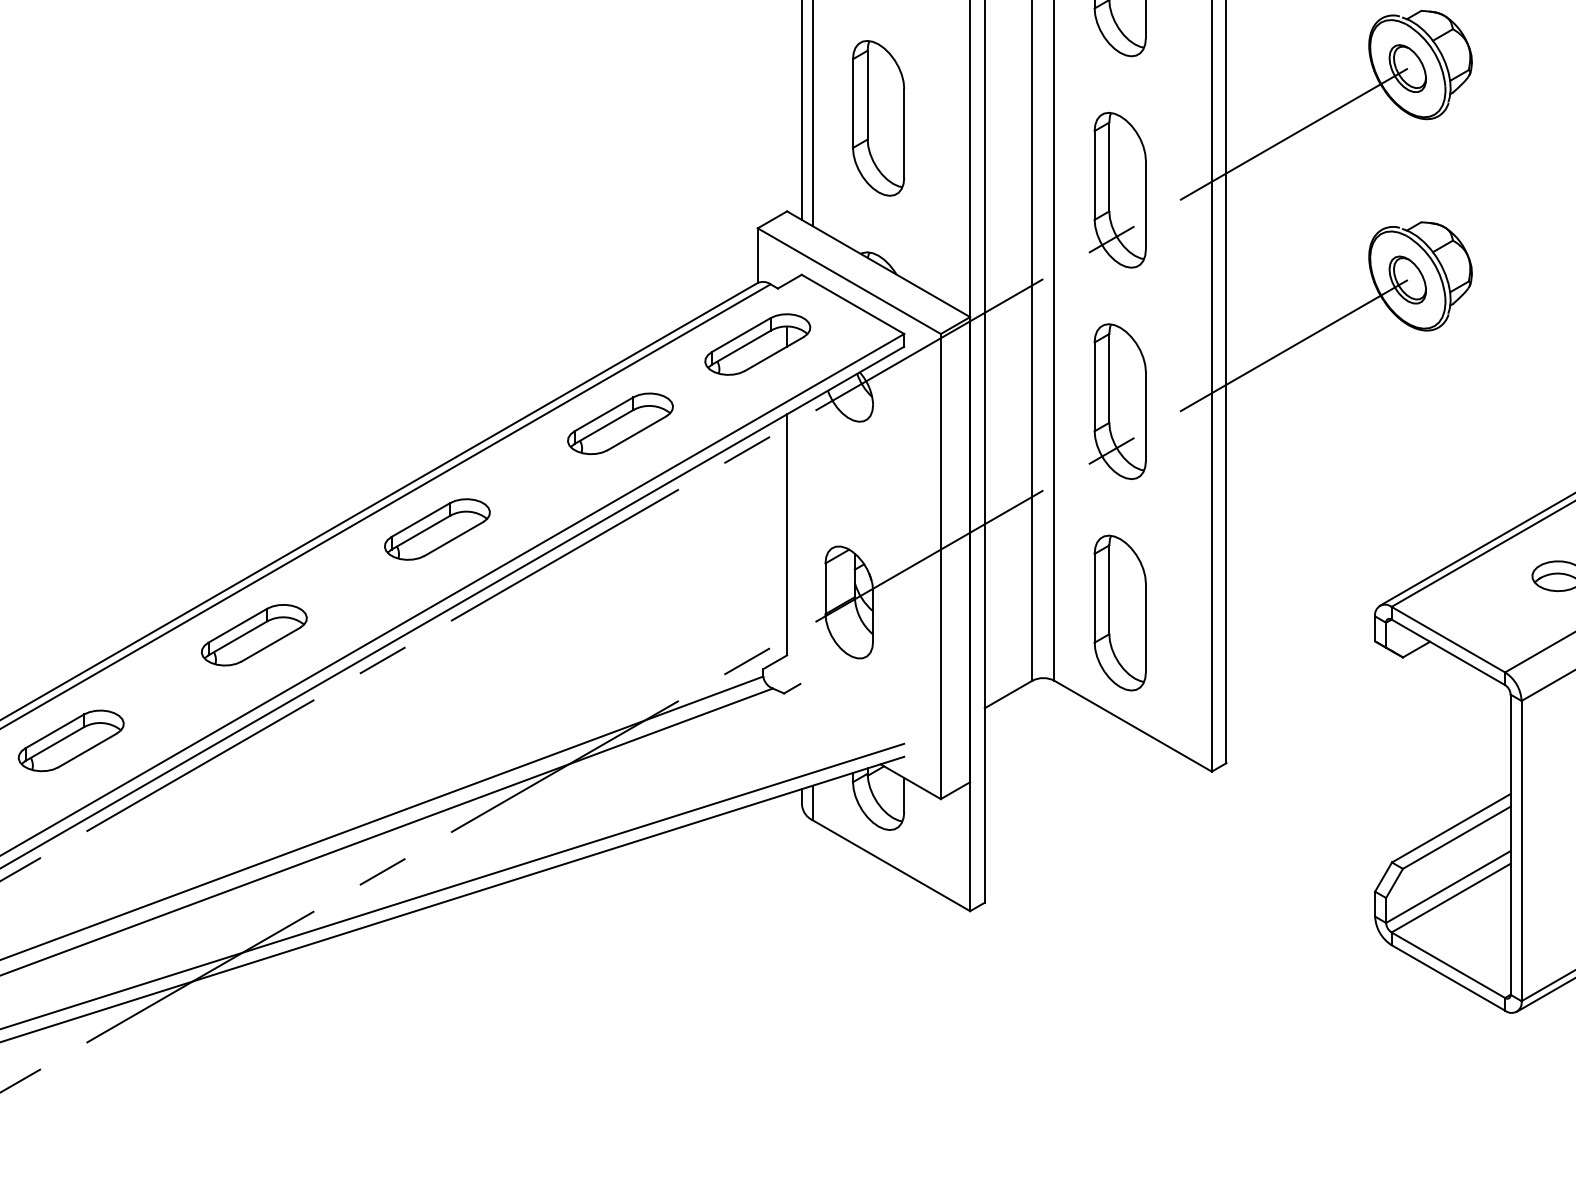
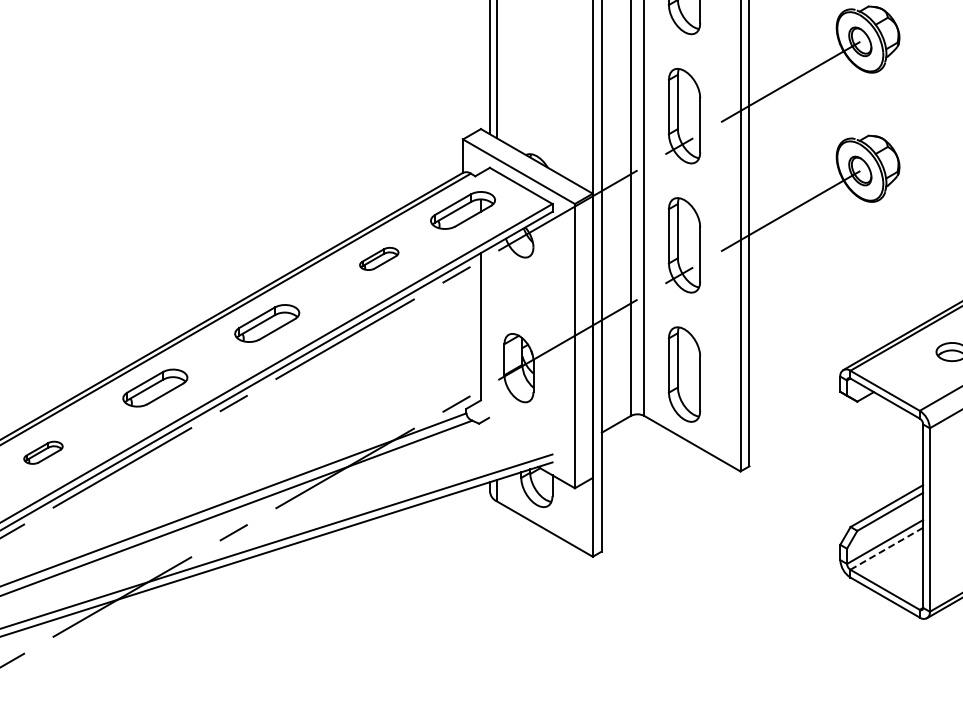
part: (877, 118) -> (536, 72), removed
part: (621, 423) -> (379, 258), size x0.6
part: (71, 740) -> (43, 452), size x0.6
line: (1450, 897) -> (886, 548), solid -> dashed

